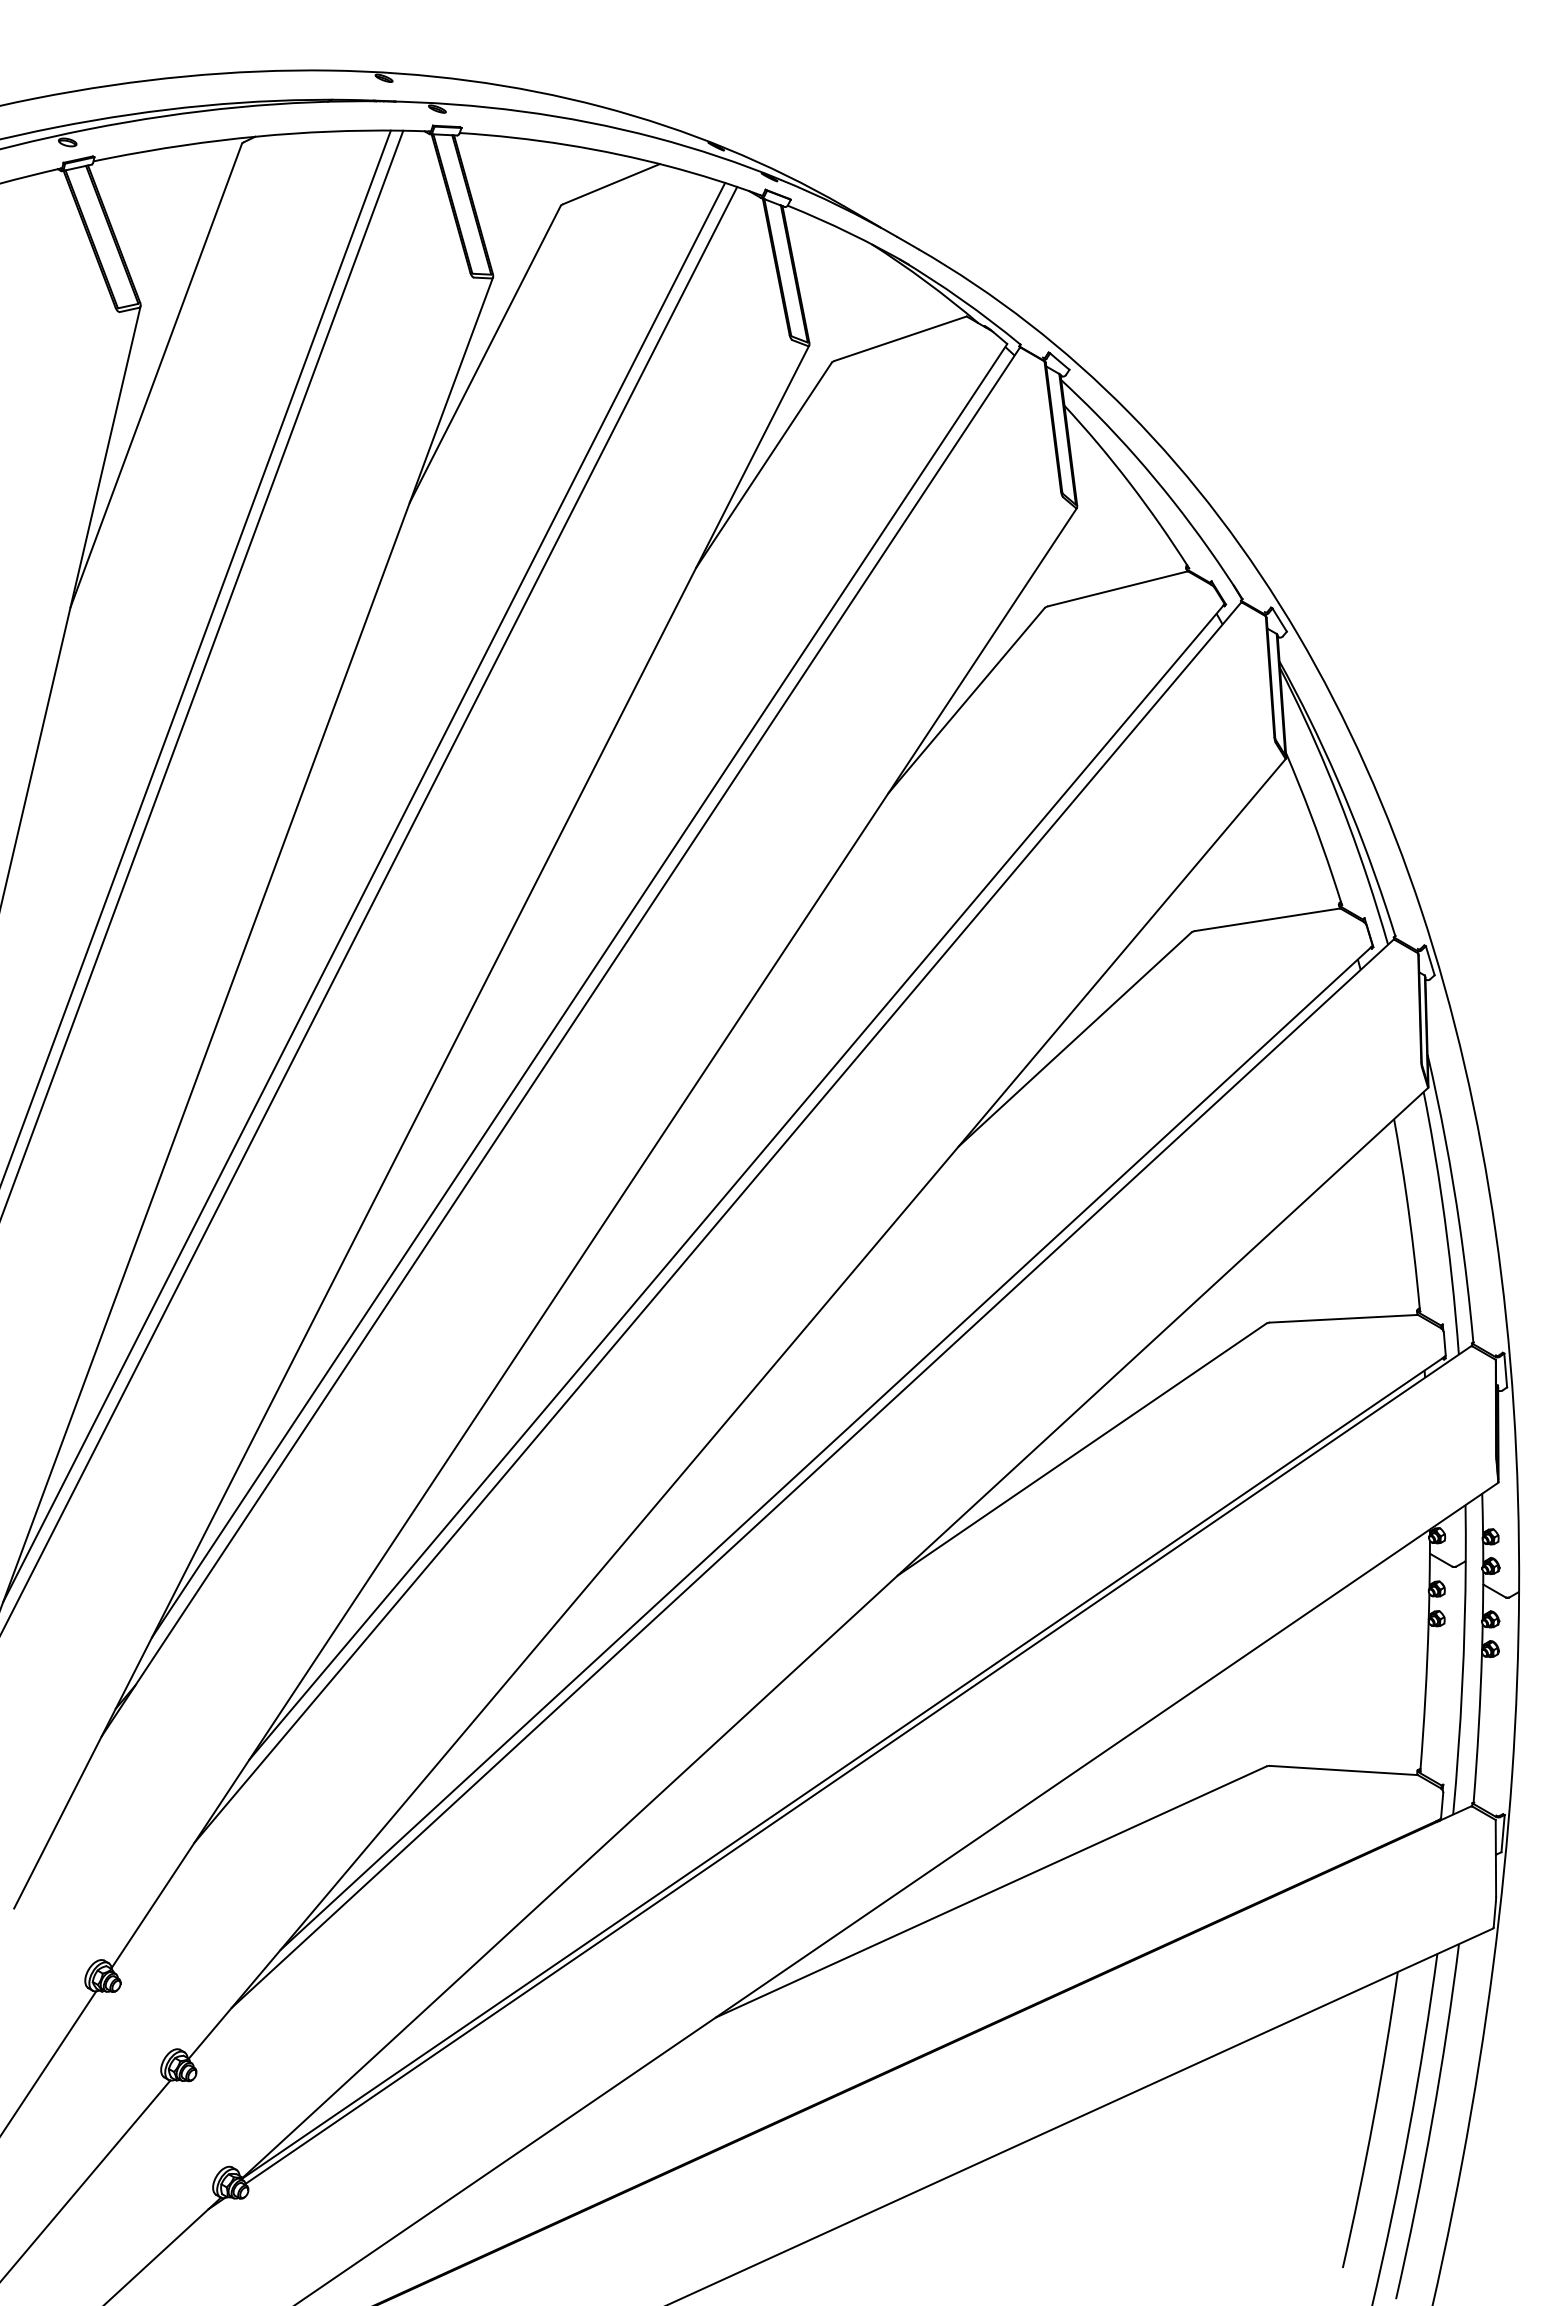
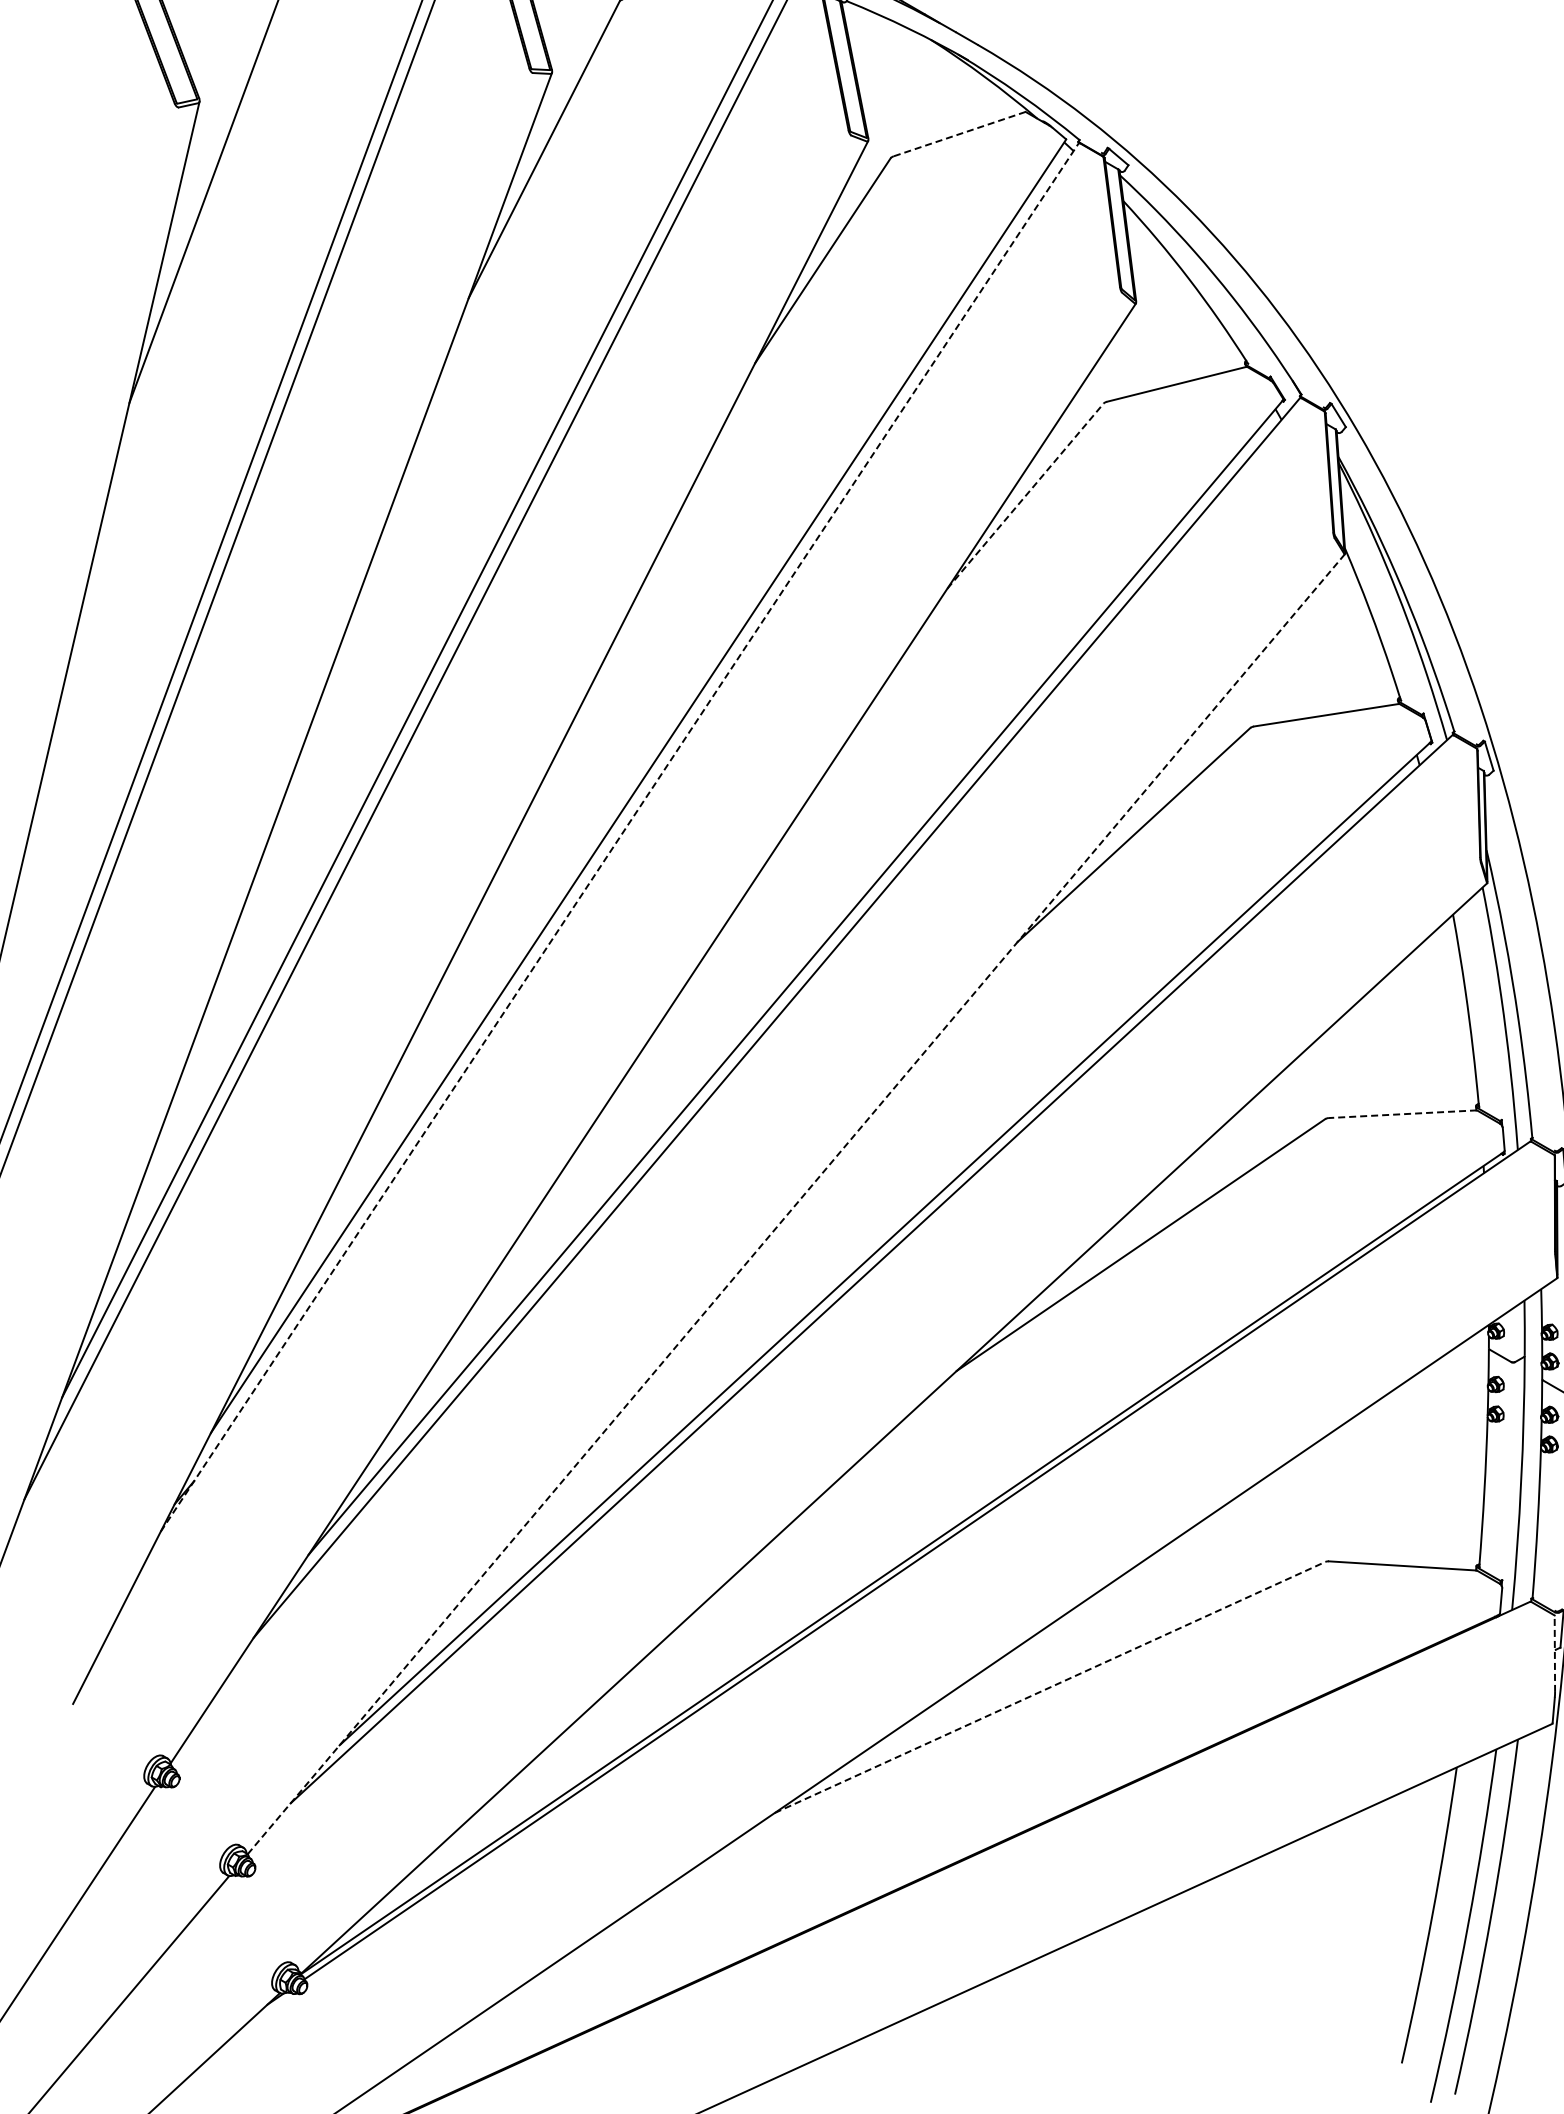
line: (900, 338) -> (959, 133), solid -> dashed
line: (966, 700) -> (1025, 495), solid -> dashed
line: (561, 1041) -> (620, 836), solid -> dashed
line: (1343, 1318) -> (1402, 1113), solid -> dashed
line: (737, 1408) -> (796, 1203), solid -> dashed
line: (1495, 1857) -> (1554, 1652), solid -> dashed
line: (991, 1892) -> (1050, 1687), solid -> dashed

